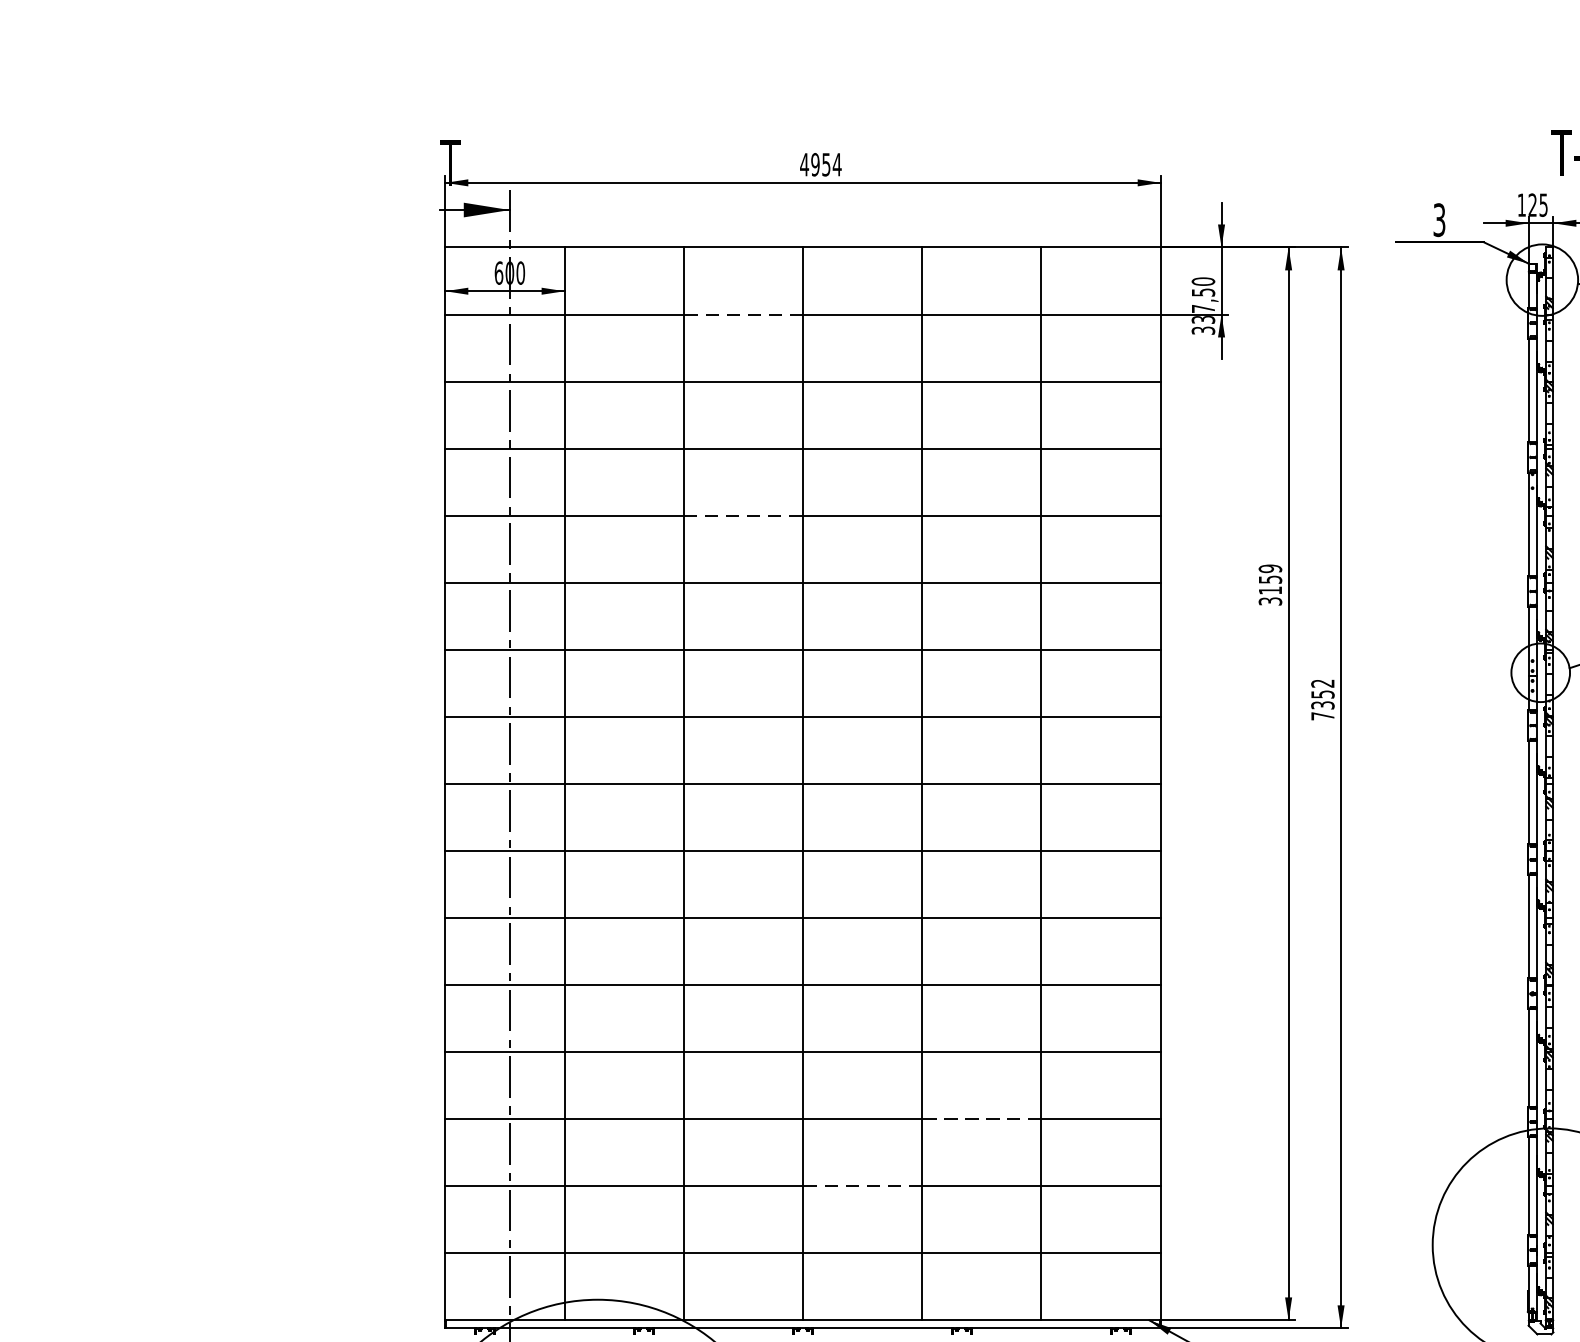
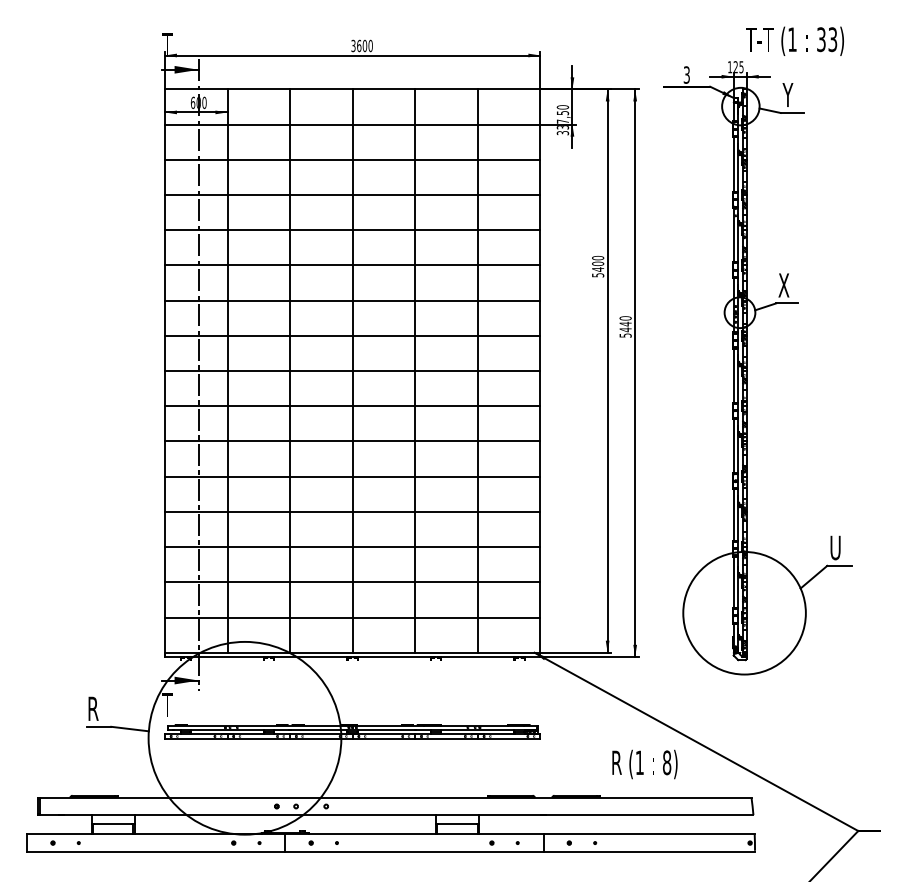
text: (819, 163) -> (361, 45), 4954 -> 3600
line: (741, 314) -> (320, 124), dashed -> solid
line: (743, 516) -> (321, 230), dashed -> solid
text: (1271, 584) -> (598, 266), 3159 -> 5400
text: (1322, 698) -> (625, 326), 7352 -> 5440
line: (981, 1119) -> (446, 547), dashed -> solid
line: (861, 1186) -> (383, 582), dashed -> solid

